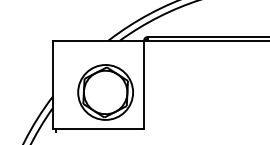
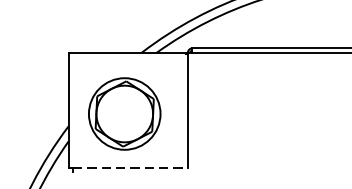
part: (105, 92) -> (124, 114), moved
line: (100, 128) -> (131, 167), solid -> dashed

